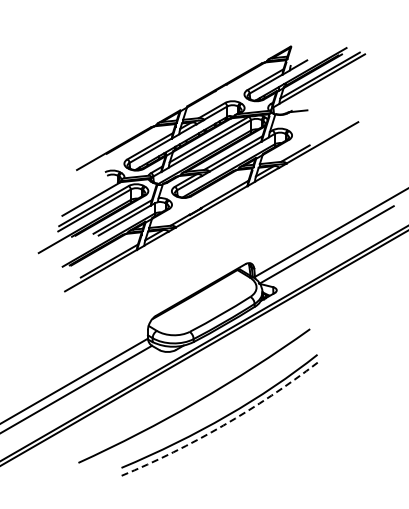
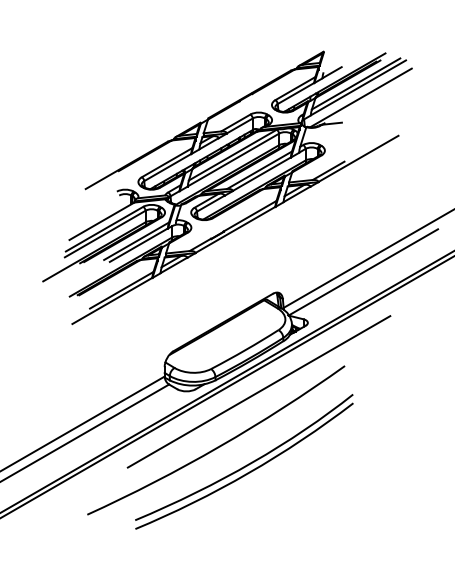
line: (324, 87) -> (360, 97), added
line: (232, 352) -> (258, 391), added
arc: (223, 425) -> (248, 473), dashed -> solid

